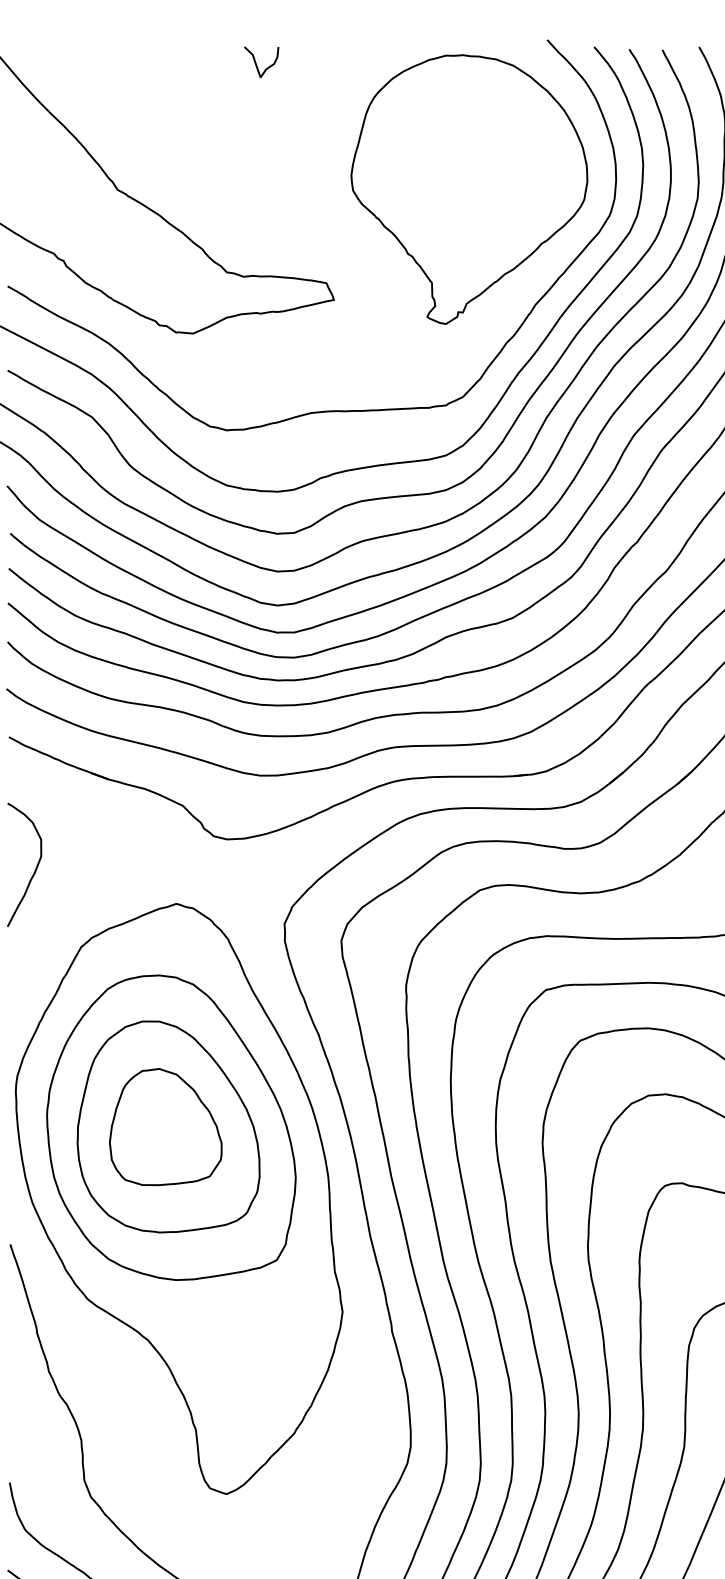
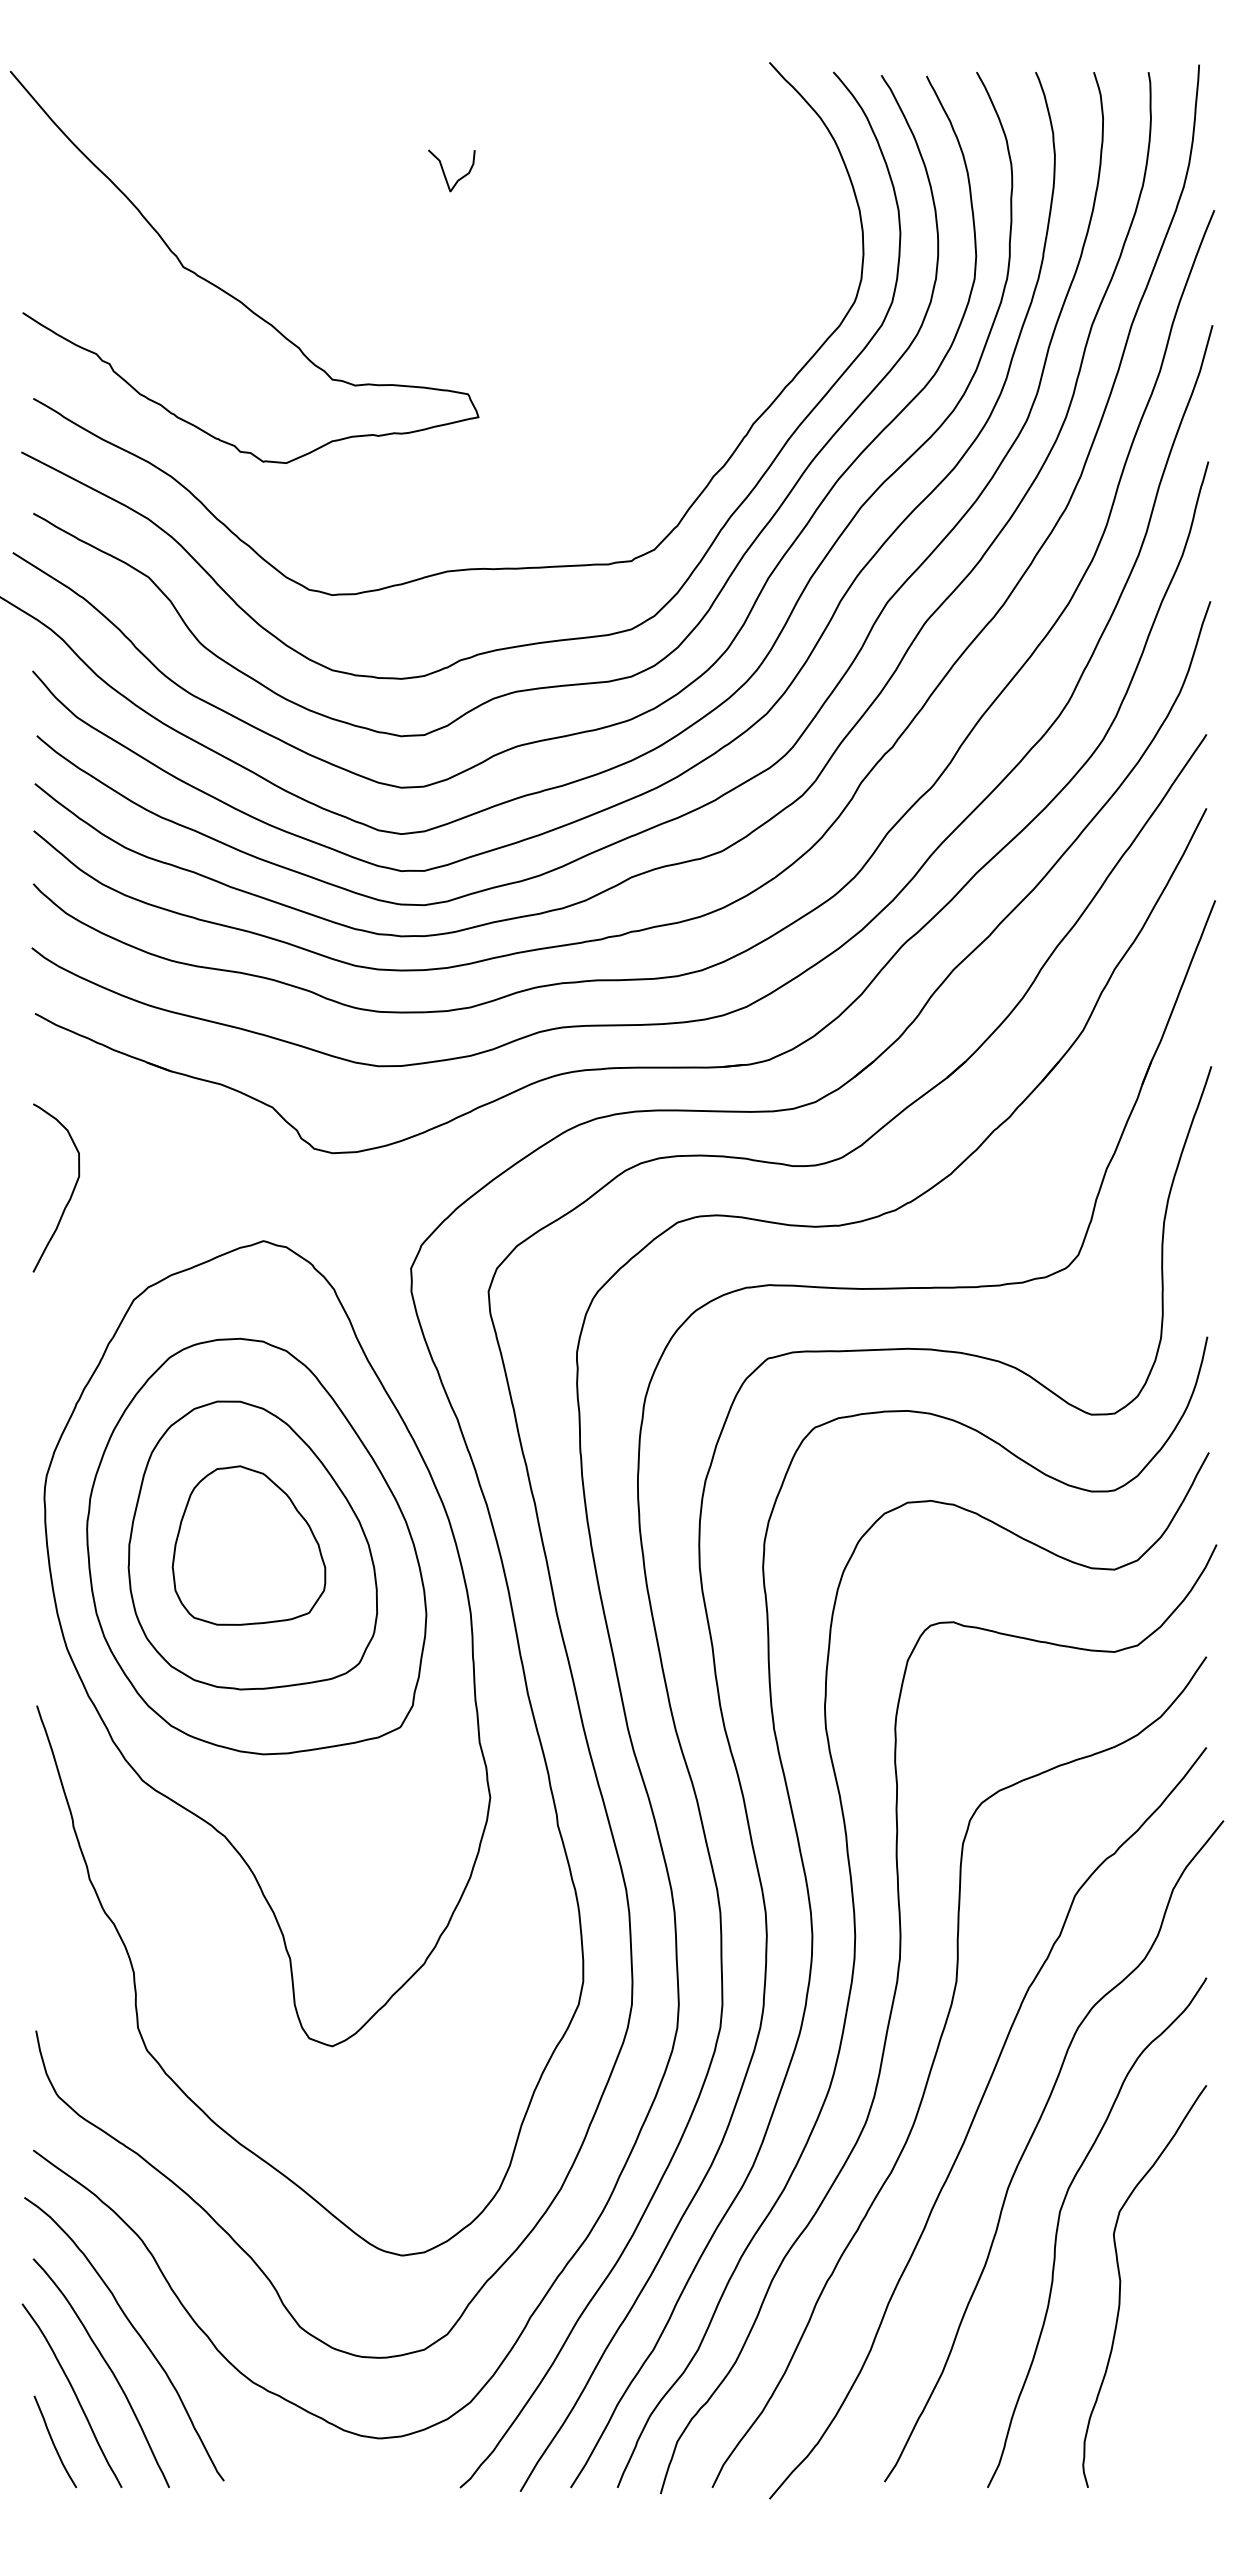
curve: (256, 62) -> (444, 171), moved
part: (469, 189) -> (663, 266), removed

